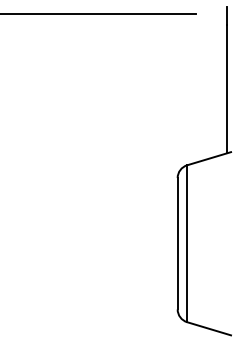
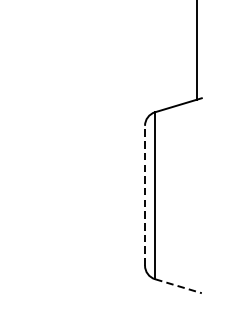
line: (177, 243) -> (144, 195), solid -> dashed
line: (209, 328) -> (178, 285), solid -> dashed

